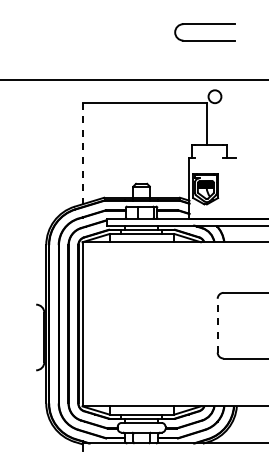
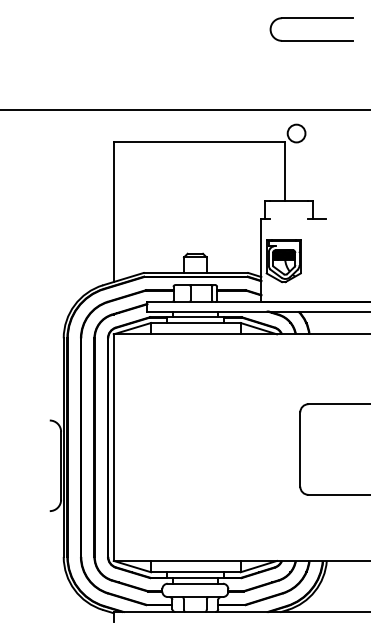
part: (204, 24) -> (311, 18), moved
line: (82, 153) -> (113, 211), dashed -> solid
line: (217, 325) -> (300, 449), dashed -> solid

